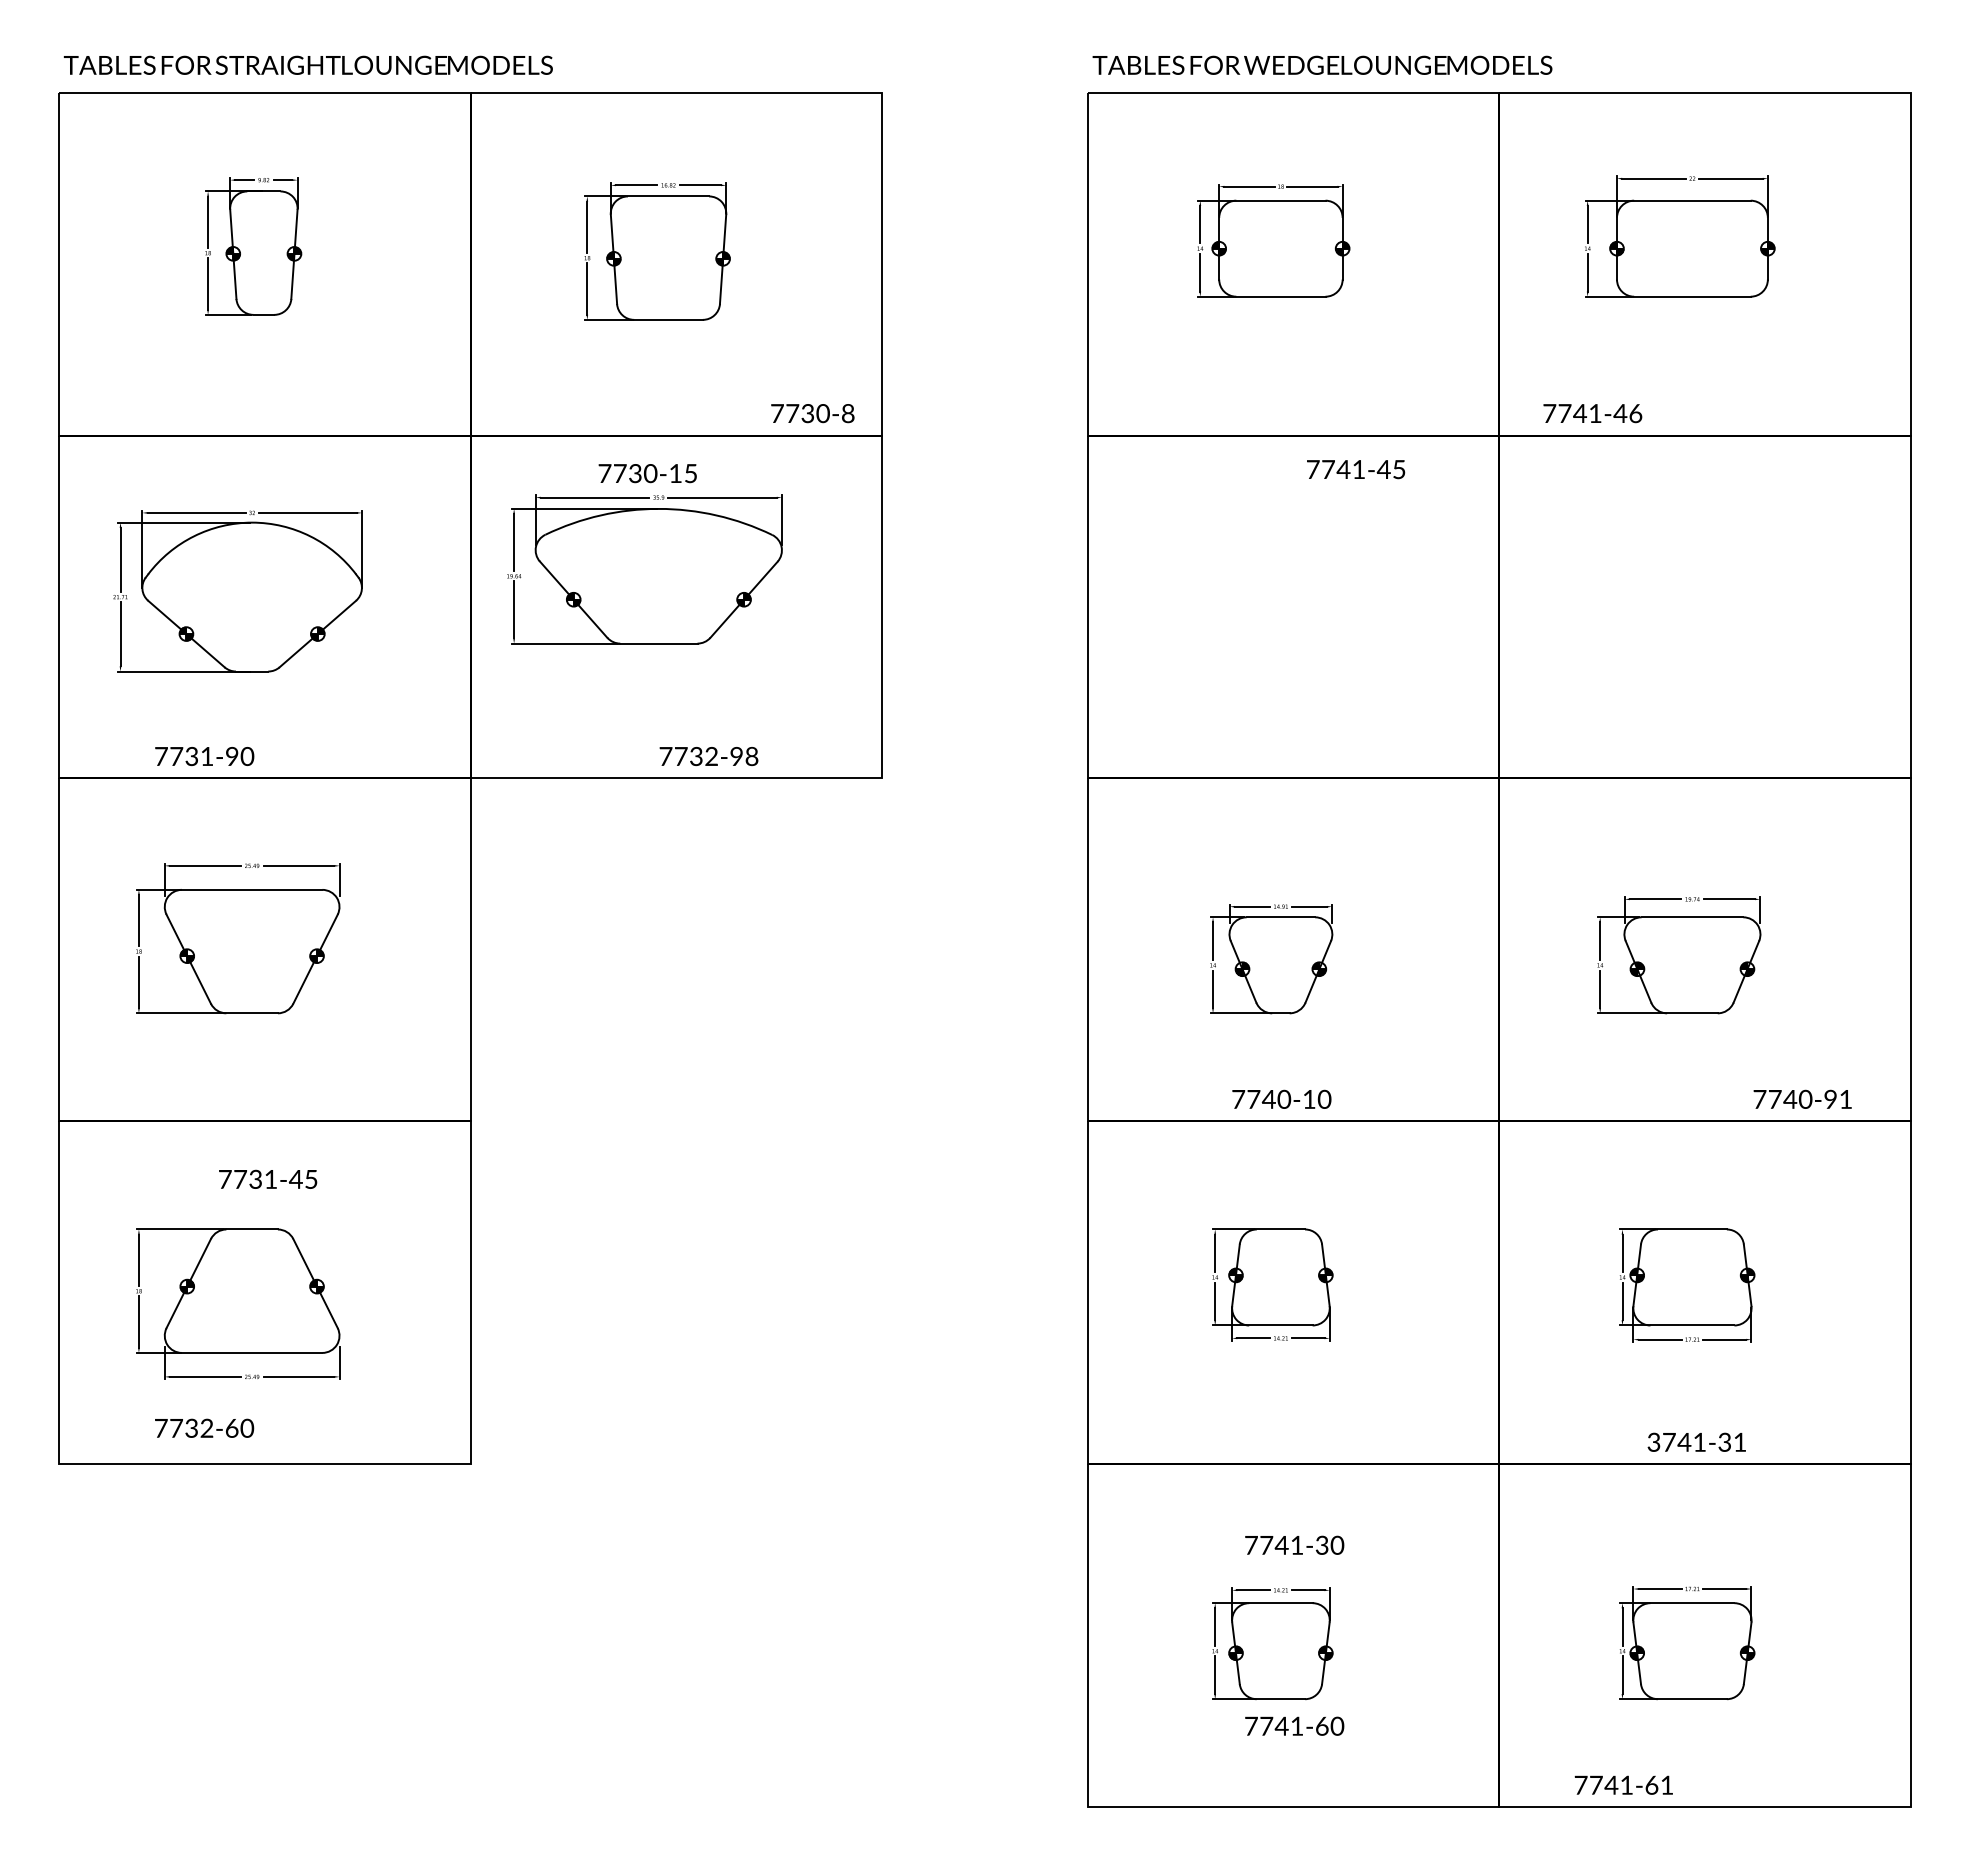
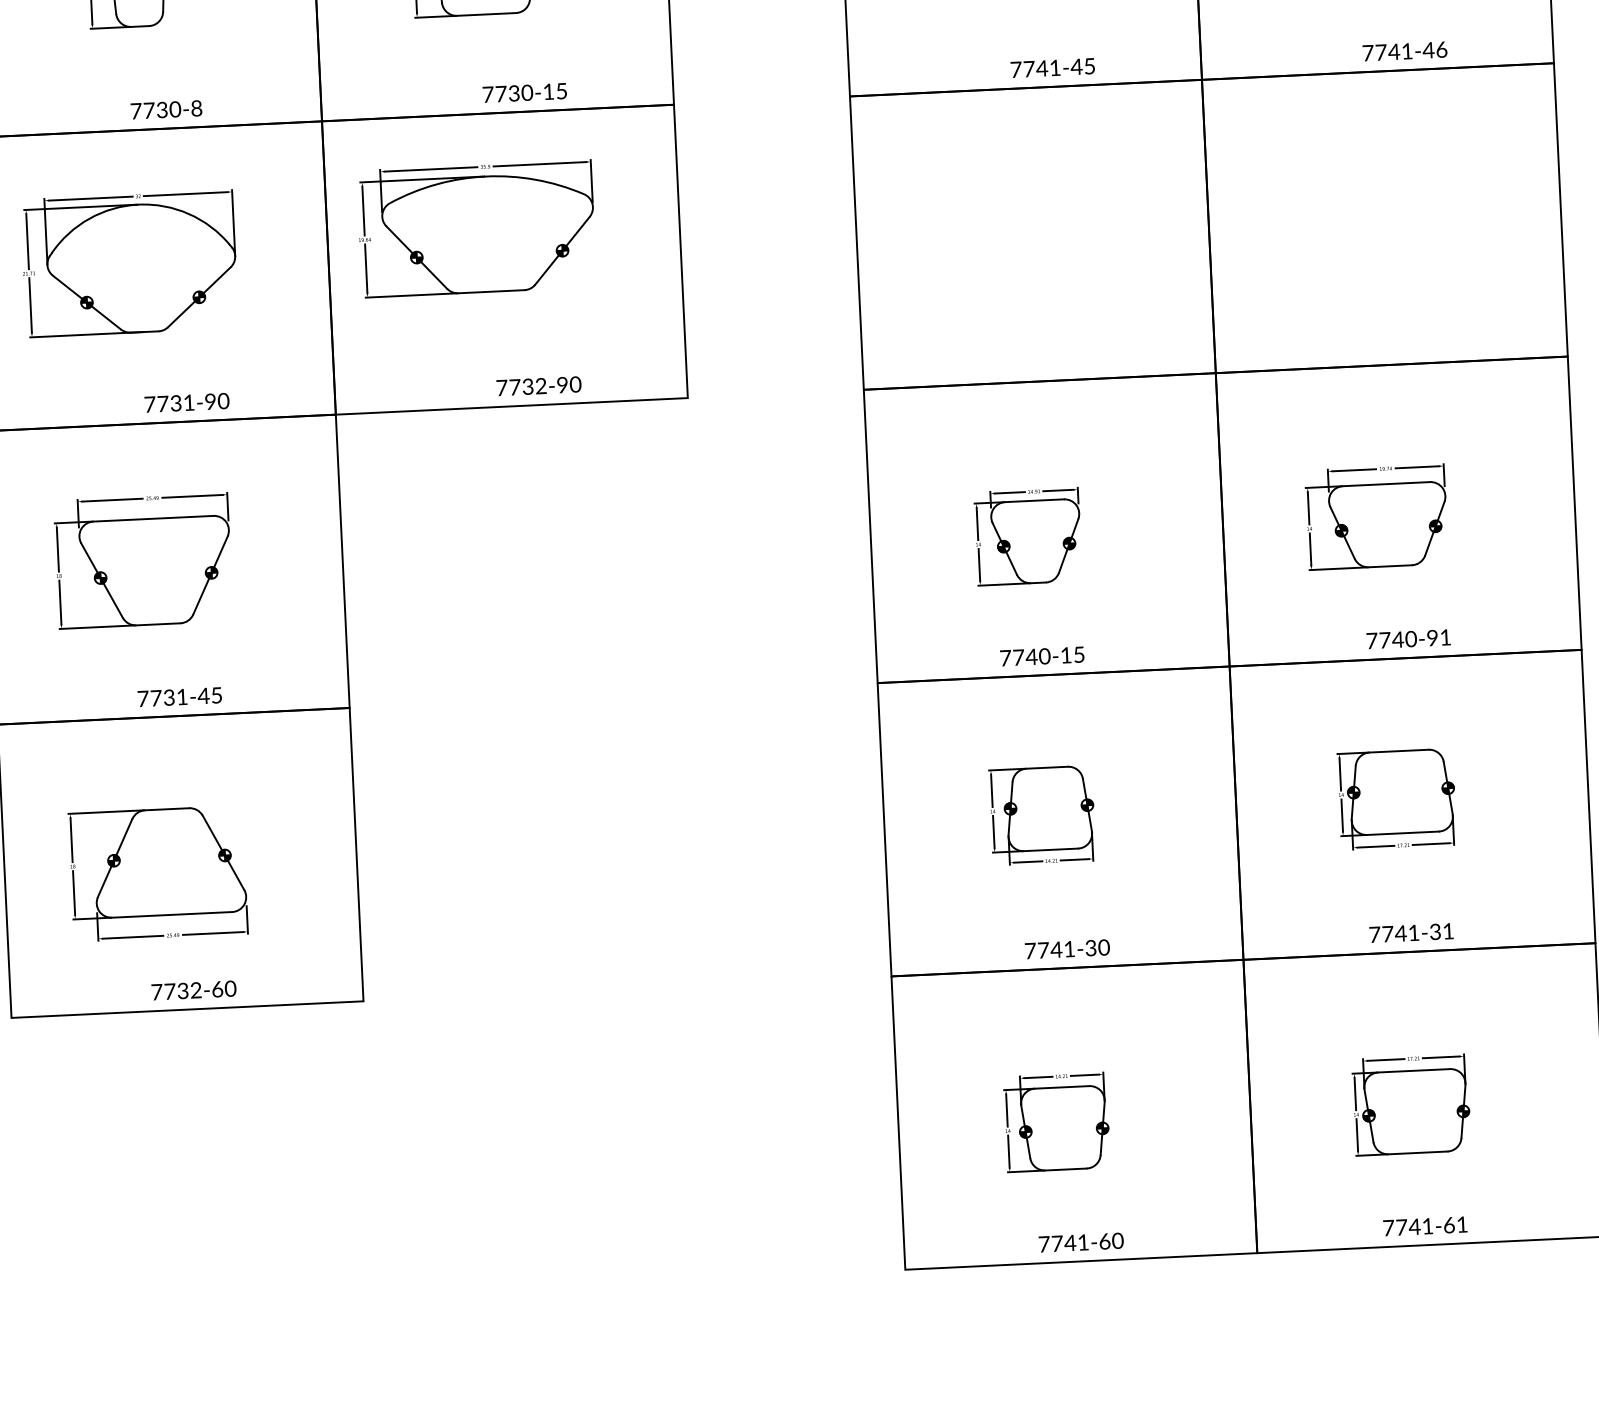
text: (812, 413) -> (166, 109), moved
text: (1592, 413) -> (1404, 51), moved
text: (1356, 469) -> (1053, 67), moved
text: (647, 473) -> (524, 92), moved
text: (204, 756) -> (186, 402), moved
text: (751, 756) -> (575, 384), 7732-98 -> 7732-90
text: (1324, 1098) -> (1079, 653), 7740-10 -> 7740-15
text: (1802, 1098) -> (1408, 638), moved
text: (268, 1178) -> (180, 696), moved
text: (204, 1427) -> (193, 989), moved
text: (1653, 1441) -> (1374, 934), 3741-31 -> 7741-31
text: (1294, 1544) -> (1067, 948), moved
text: (1294, 1725) -> (1081, 1241), moved
text: (1623, 1784) -> (1424, 1225), moved

